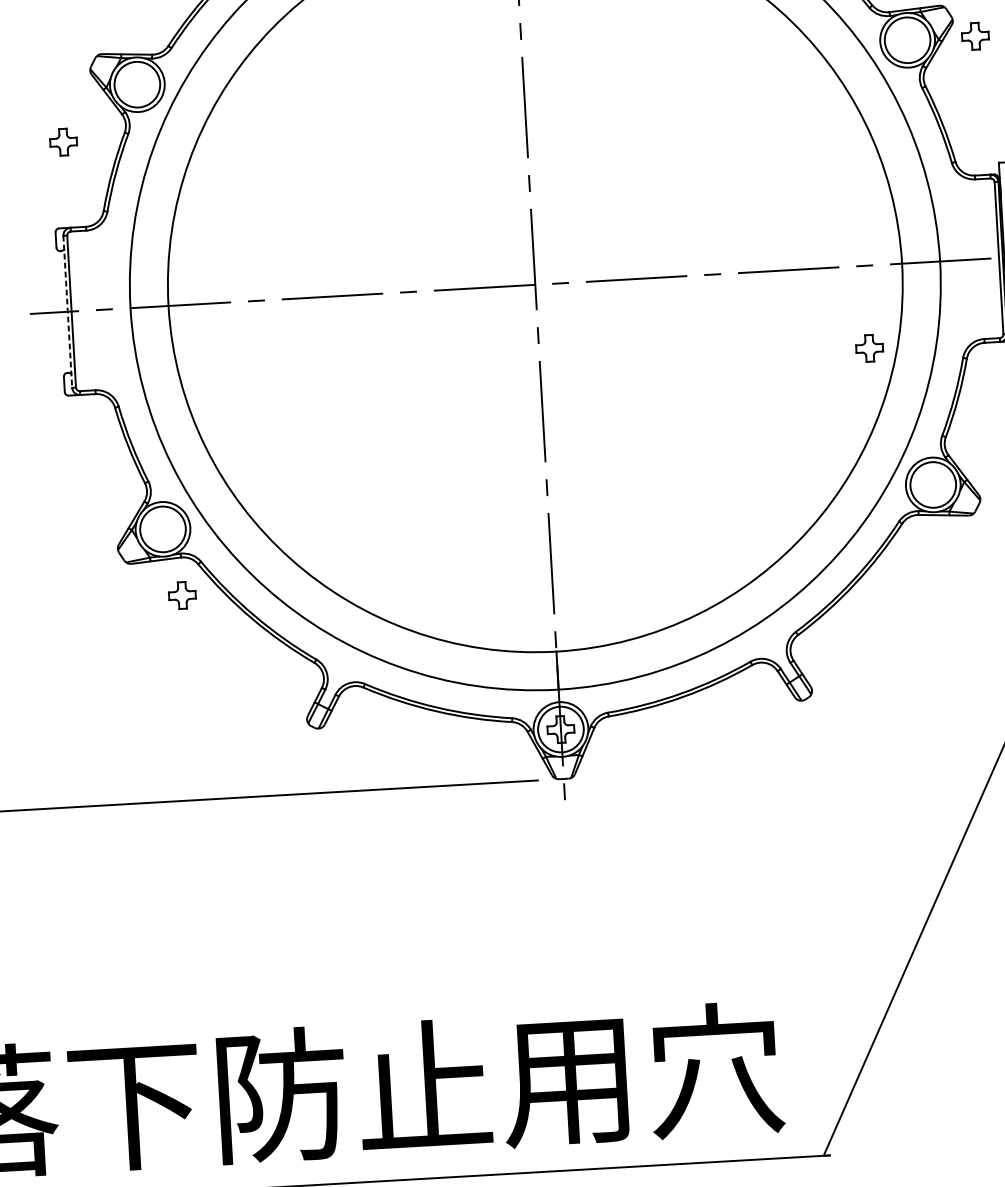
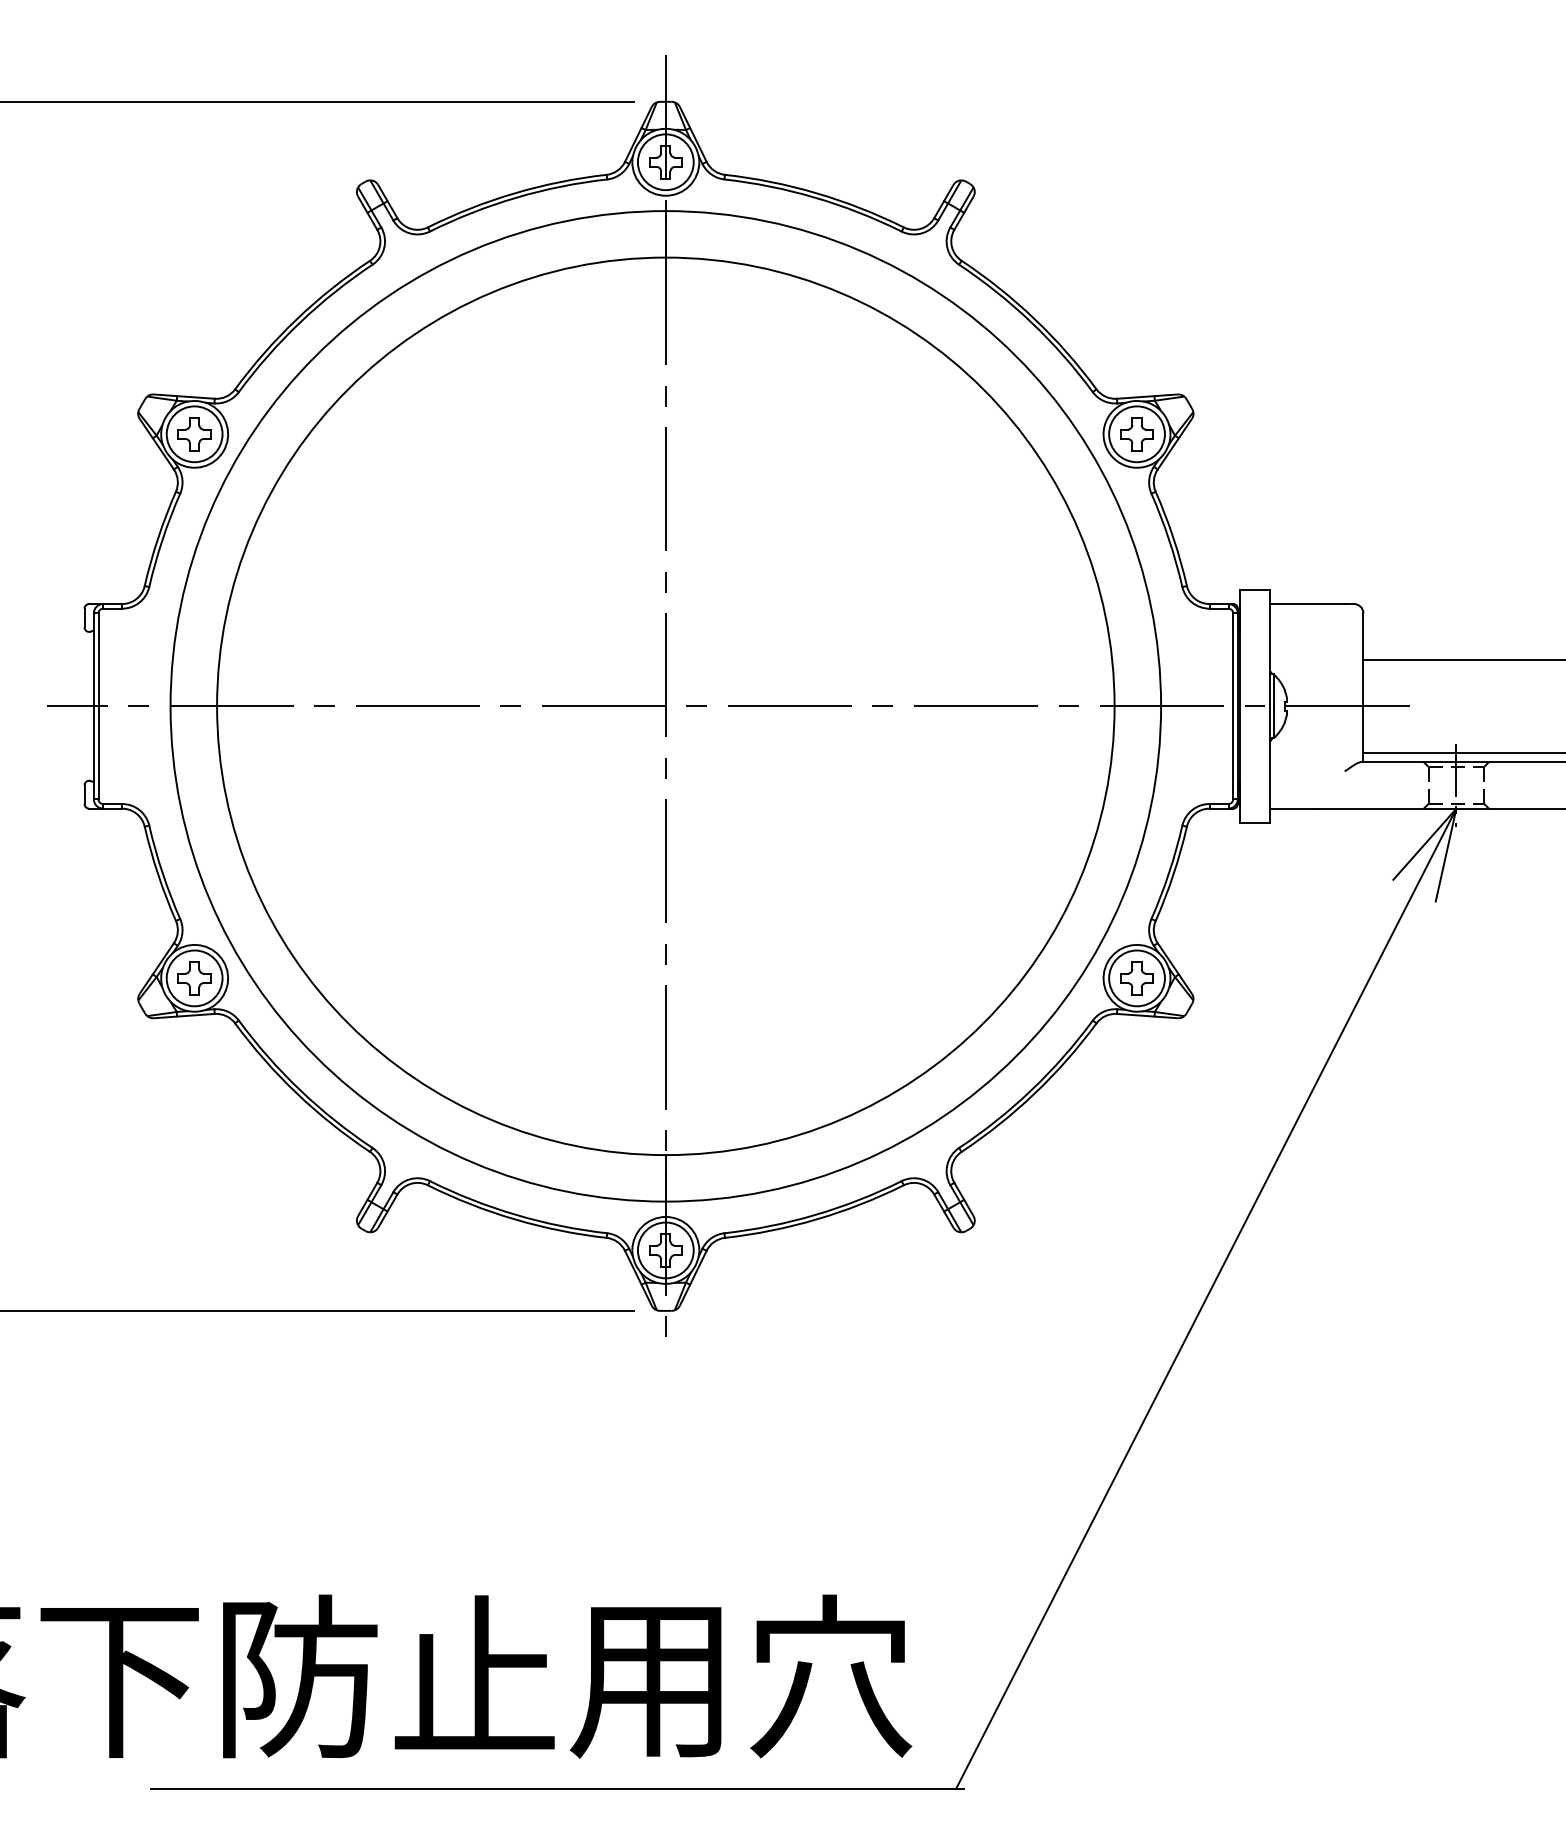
part: (975, 36) -> (1136, 434), moved
part: (63, 142) -> (194, 434), moved
line: (67, 311) -> (93, 706), dashed -> solid
part: (869, 348) -> (1136, 978), moved
part: (182, 595) -> (194, 978), moved

